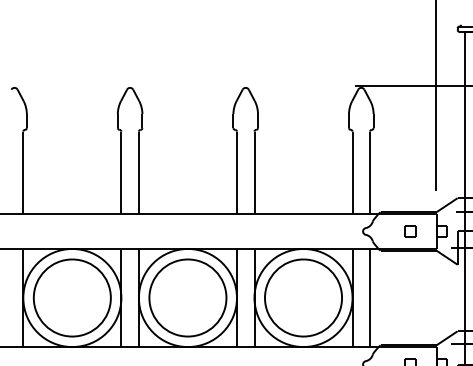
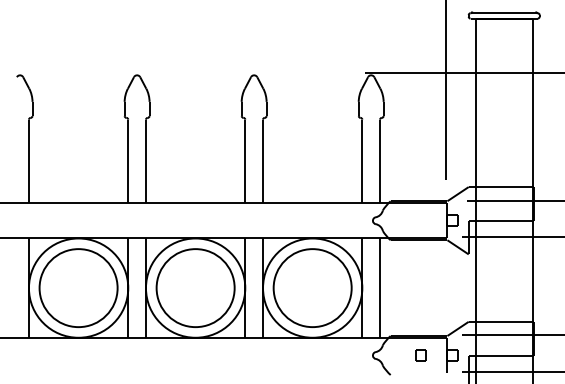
part: (410, 231) -> (420, 220), removed

